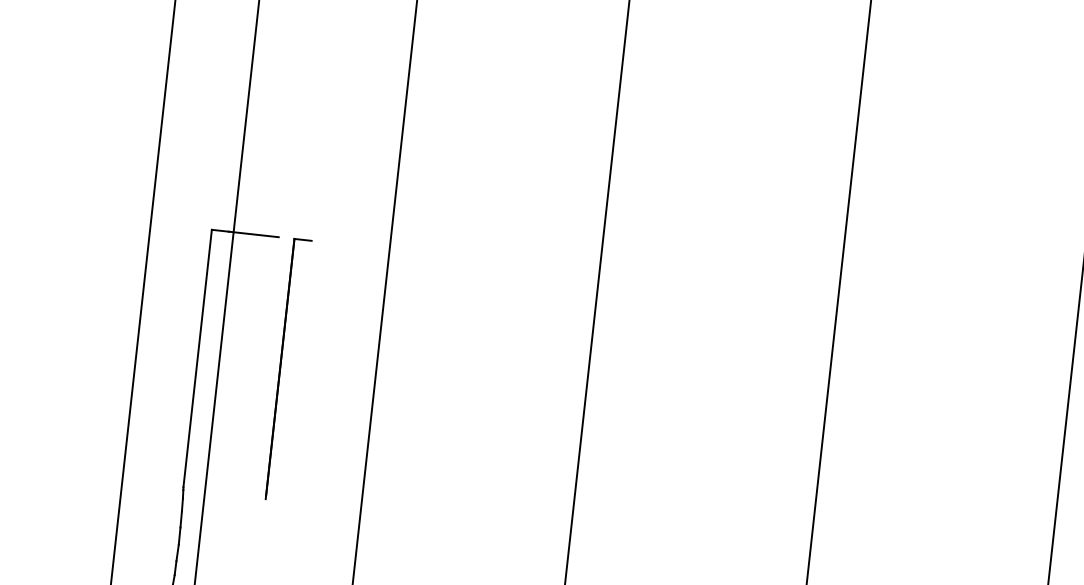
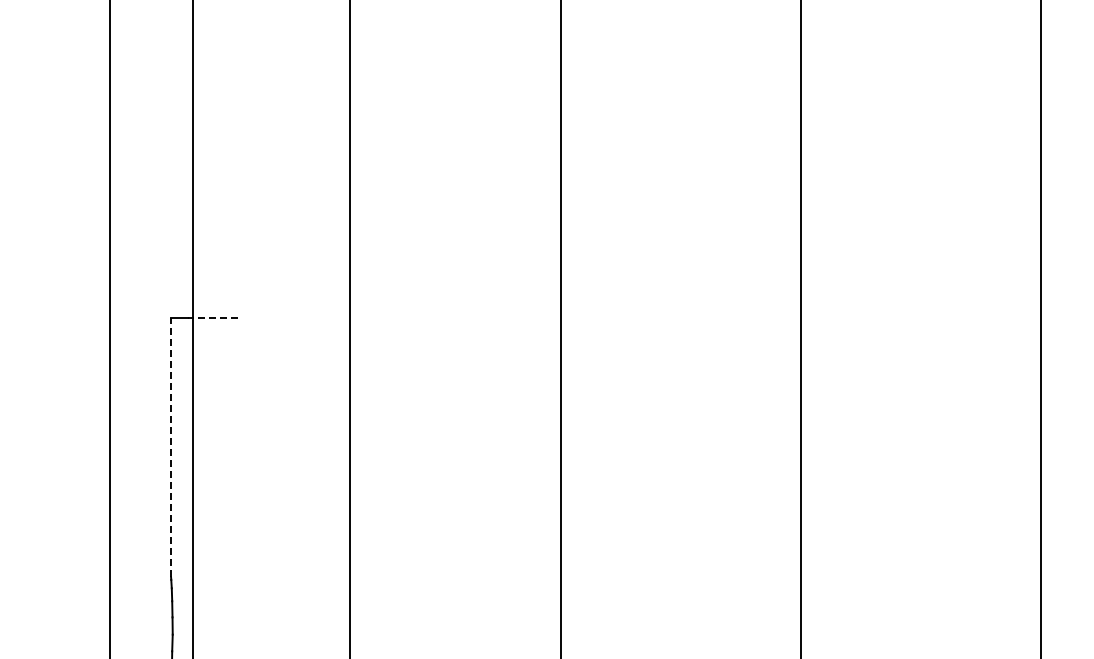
line: (253, 234) -> (212, 318), solid -> dashed
line: (198, 358) -> (171, 447), solid -> dashed
part: (280, 368) -> (254, 448), removed

